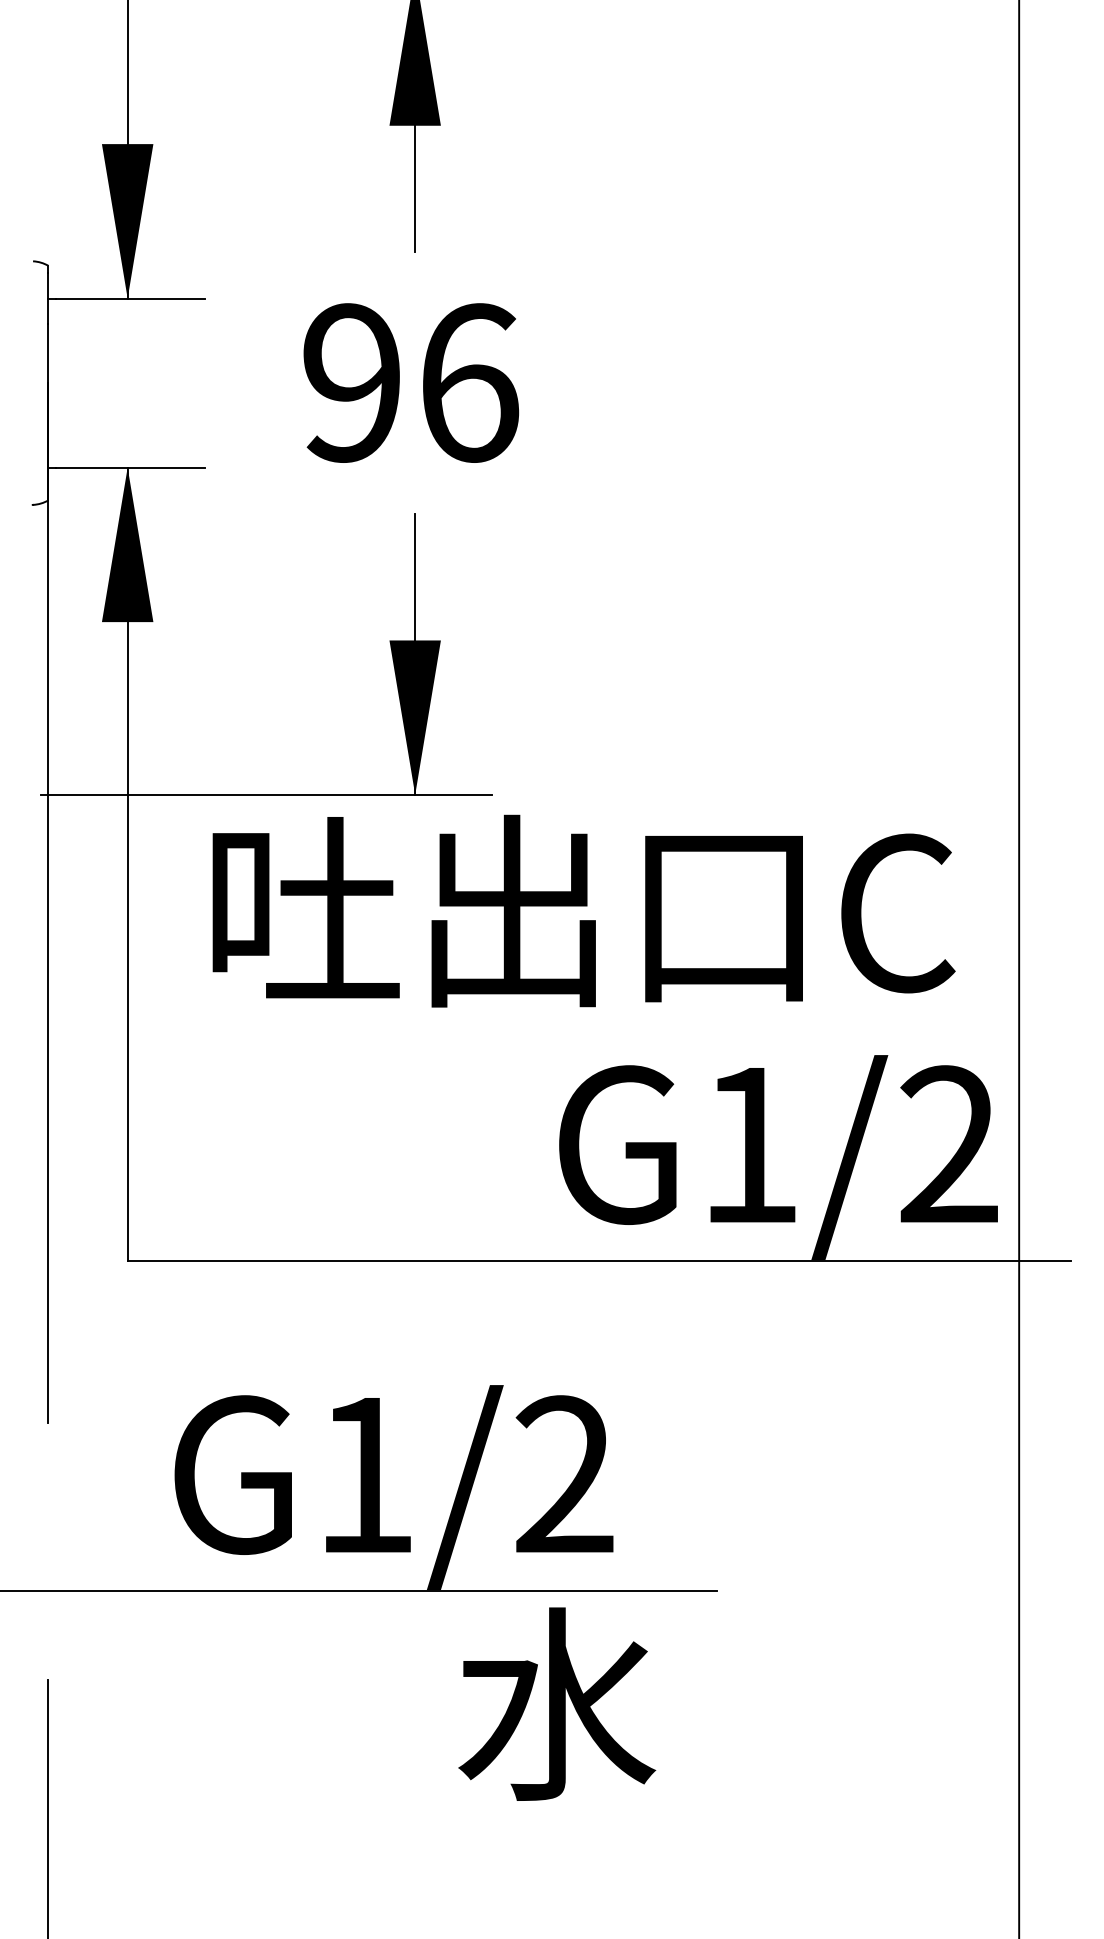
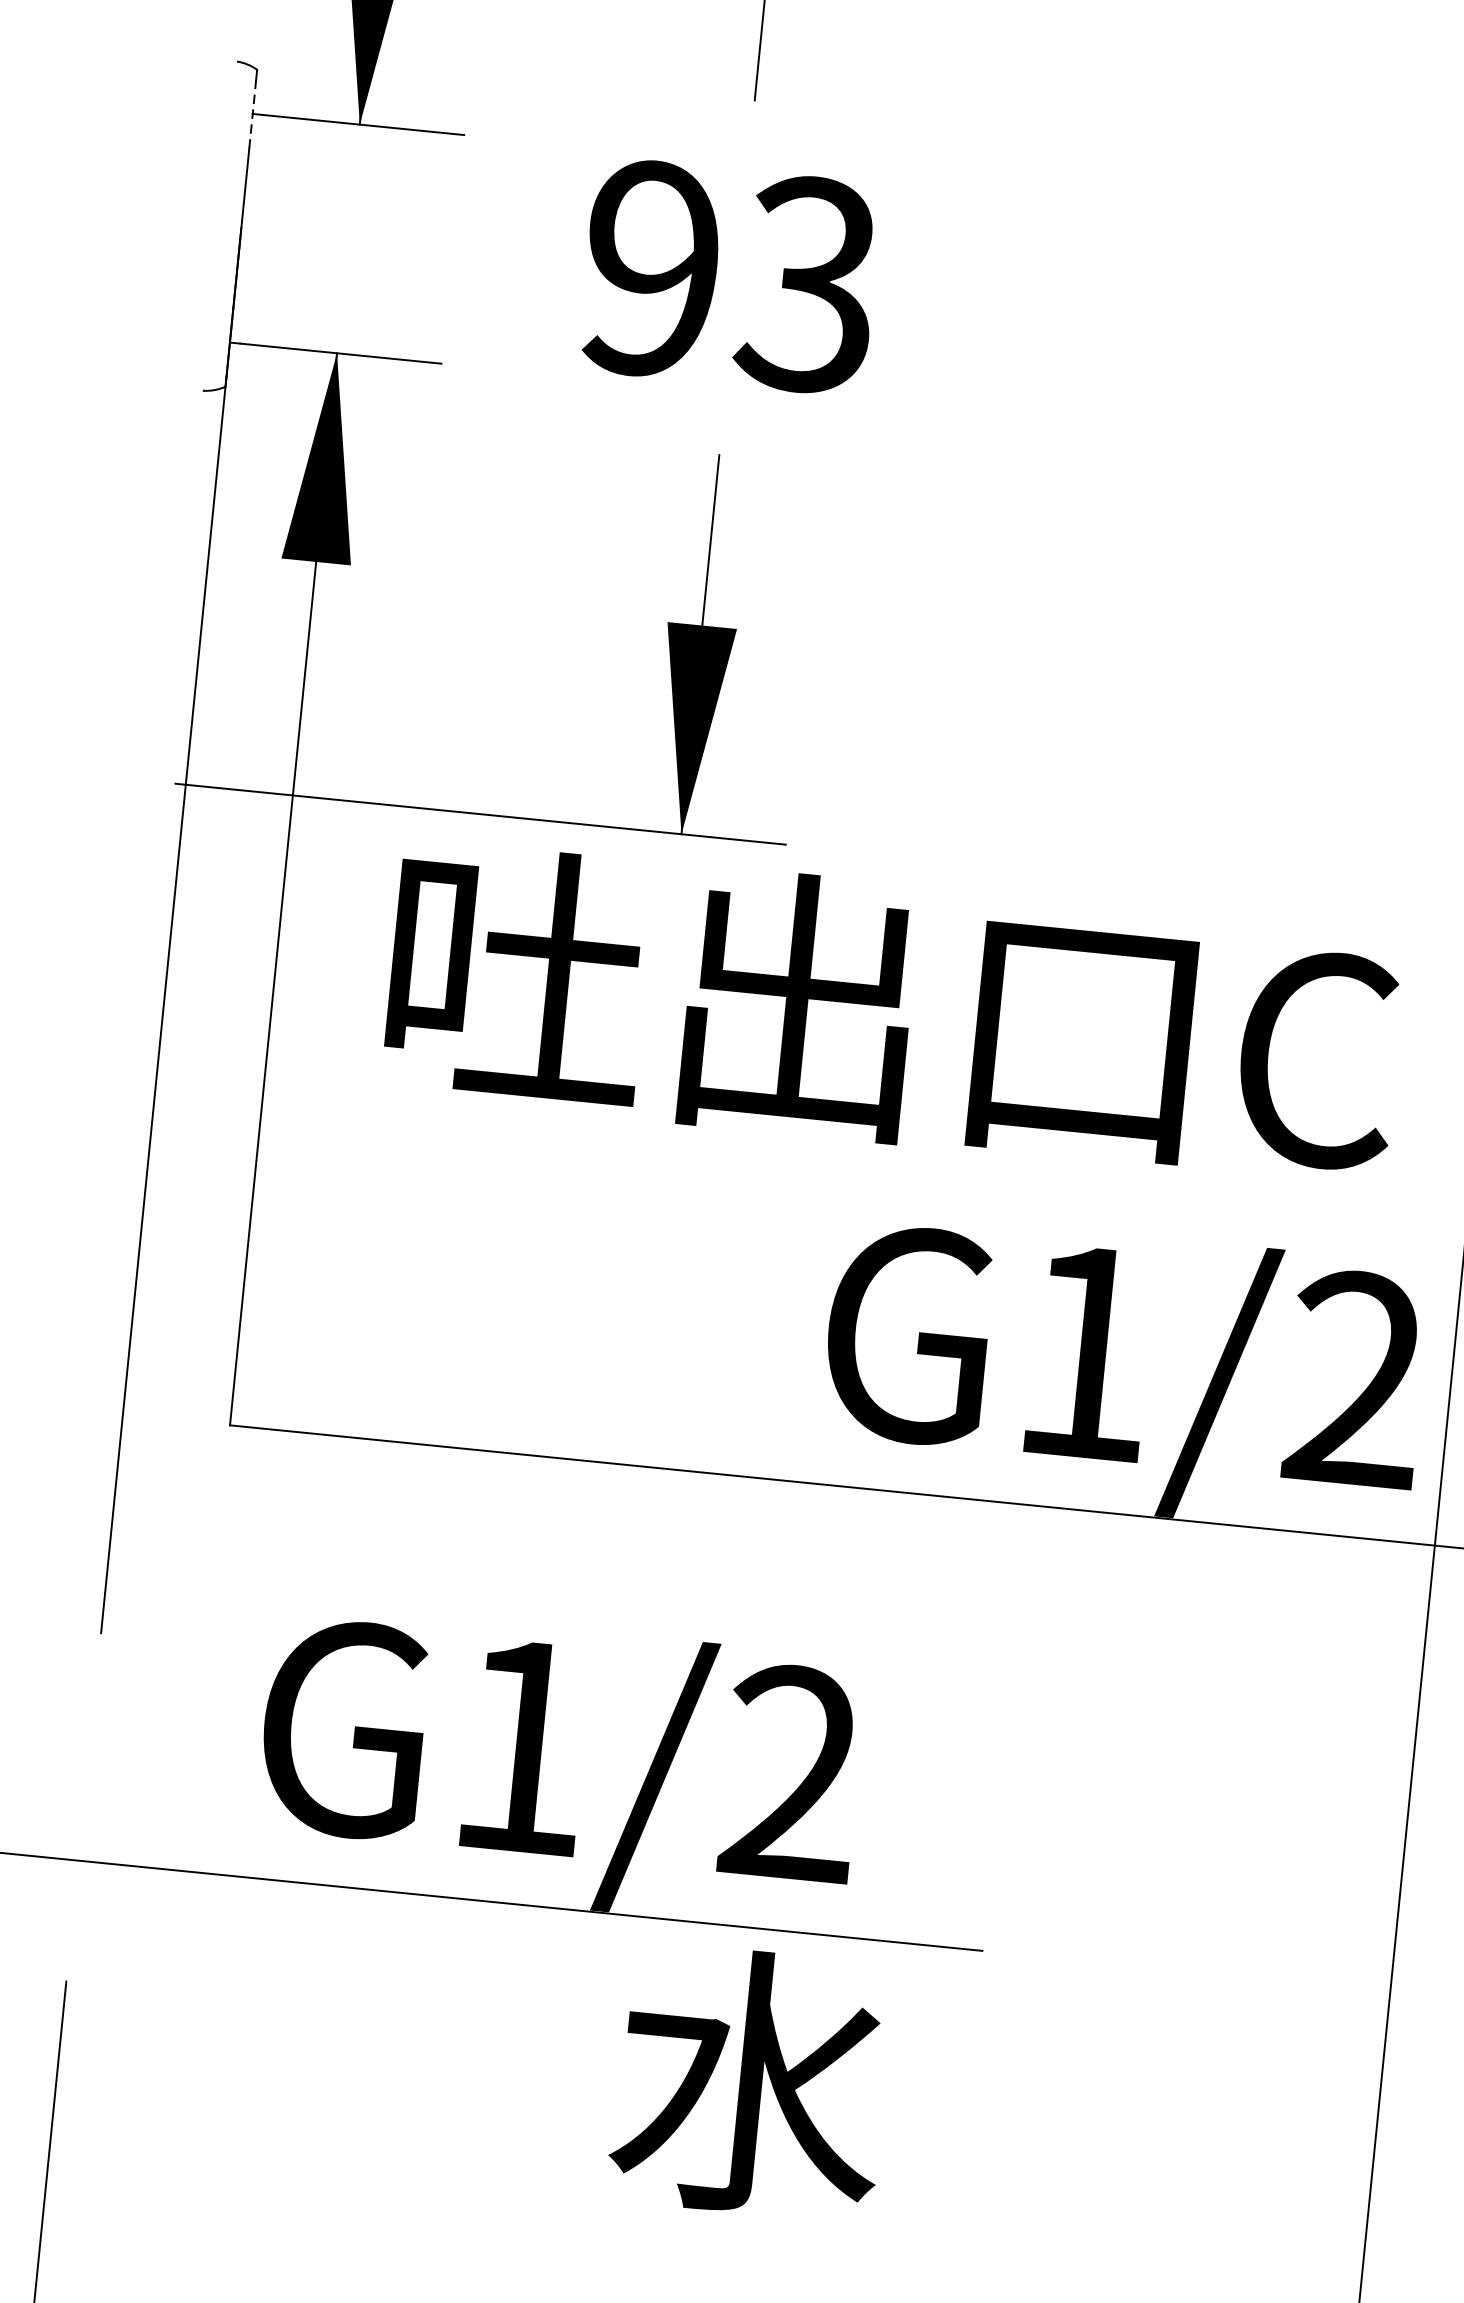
line: (48, 299) -> (252, 115), solid -> dashed
text: (468, 382) -> (809, 284), 96 -> 93

